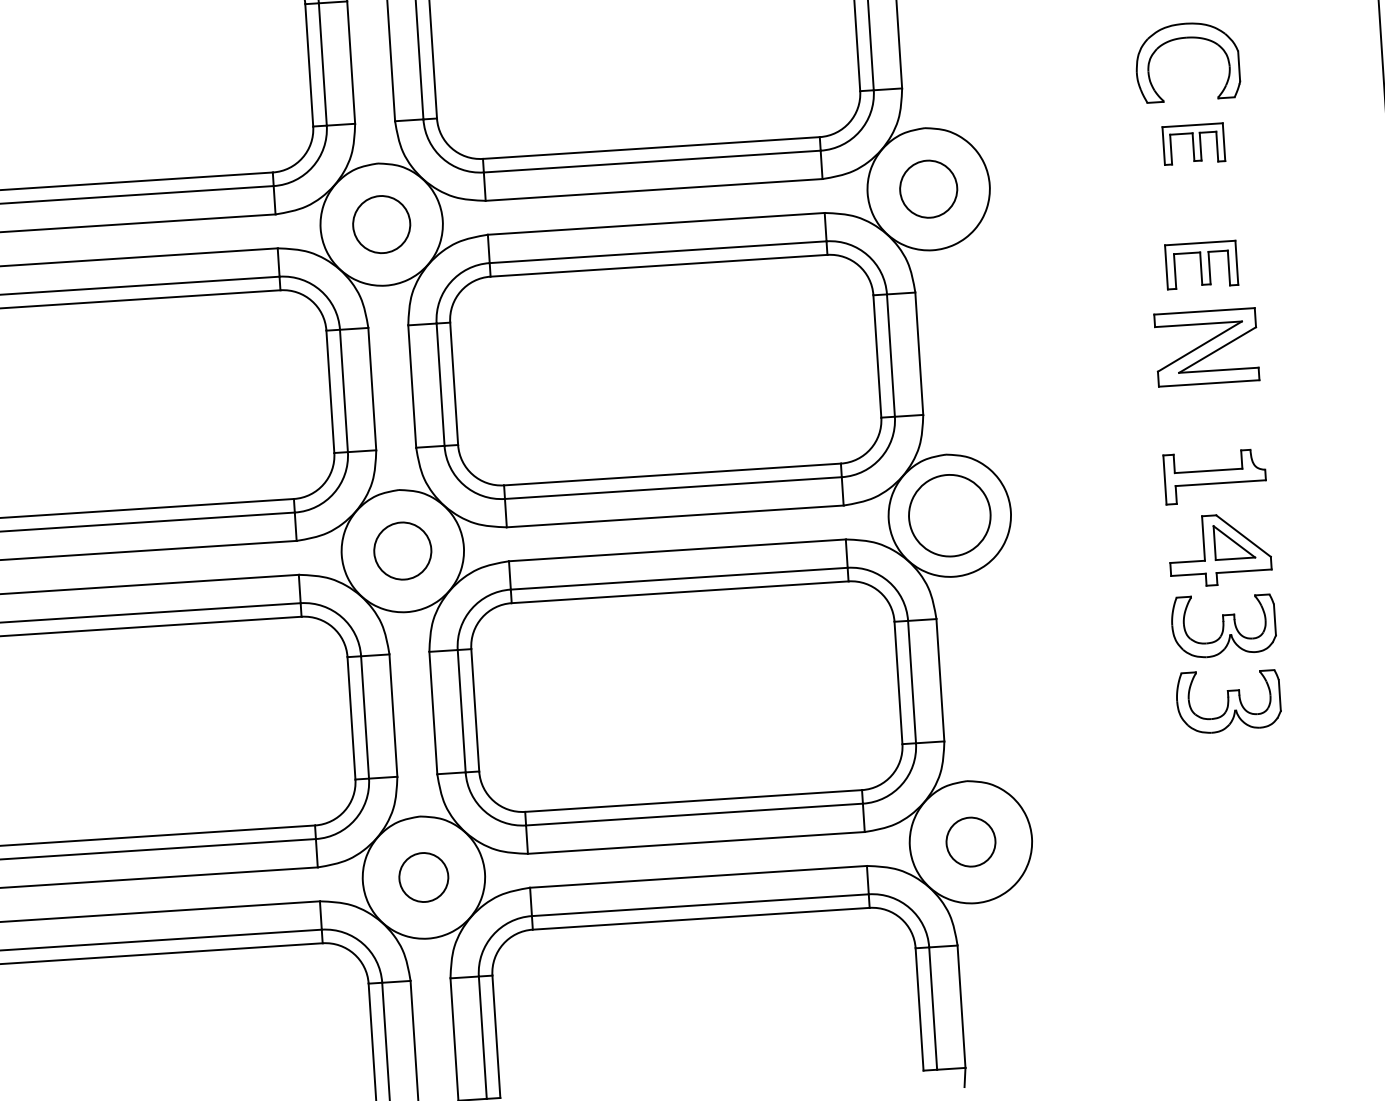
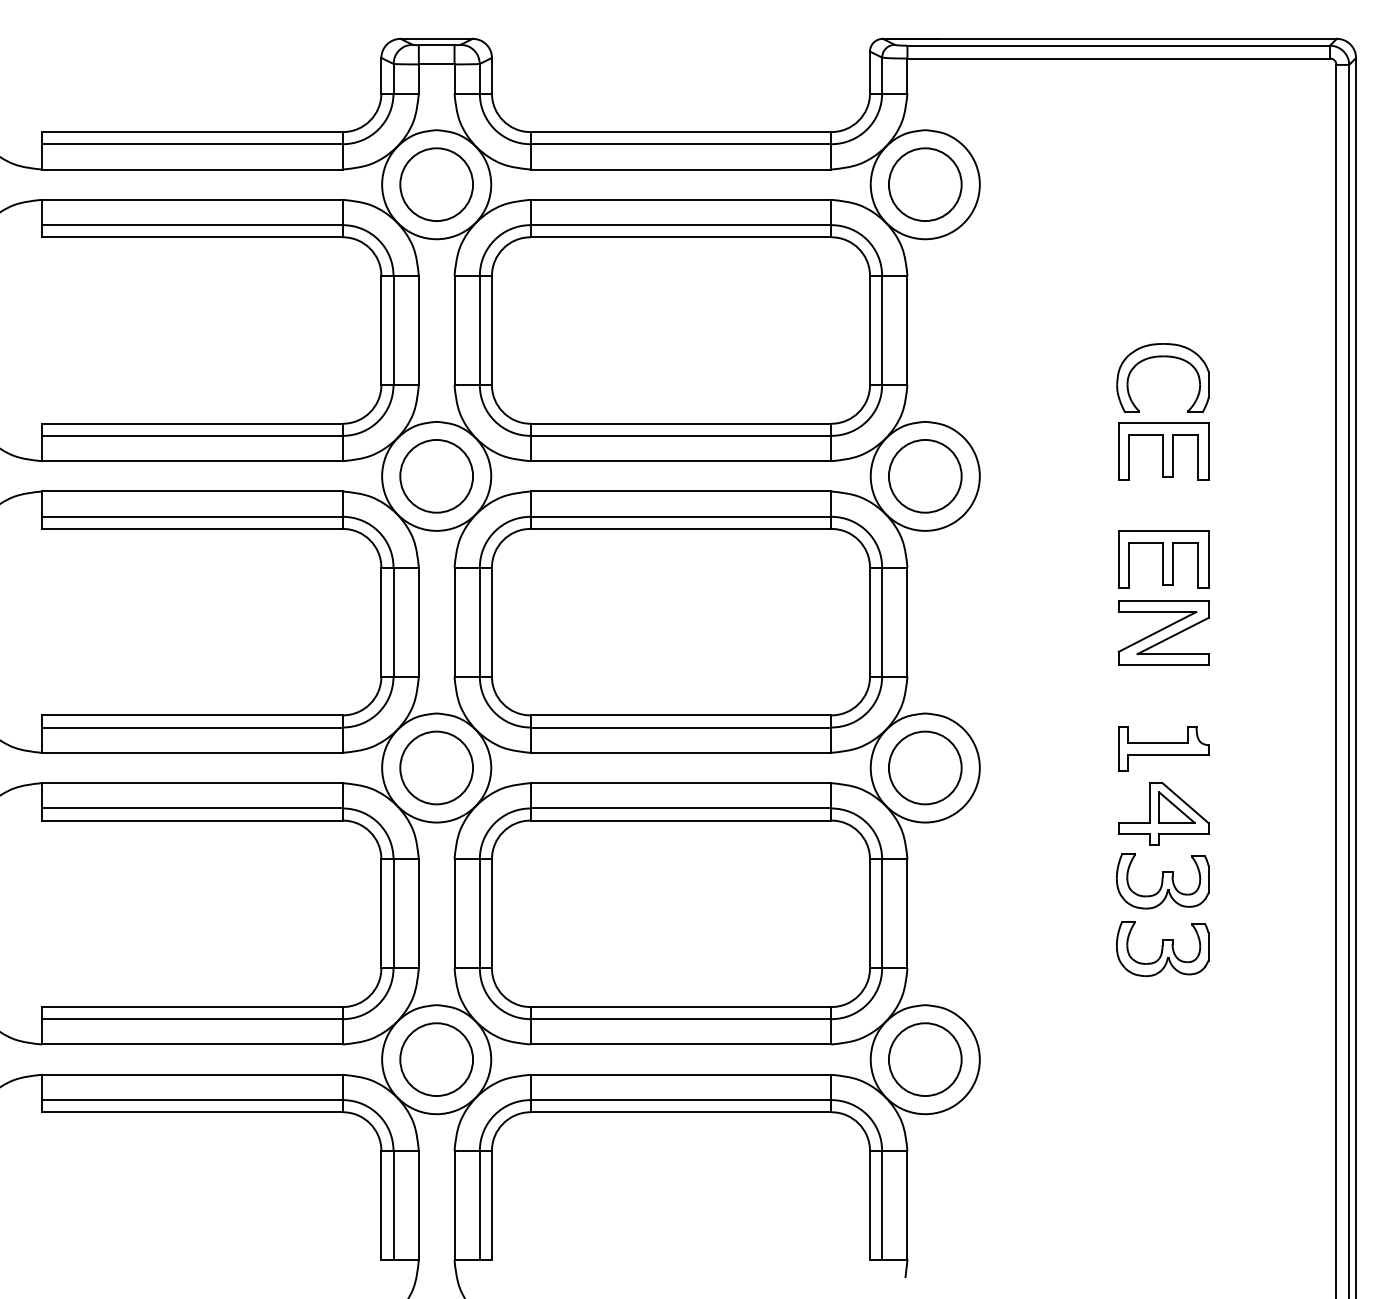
part: (1193, 144) -> (1163, 451), size x1.67
circle: (927, 188) -> (924, 475), size x1.43
circle: (381, 223) -> (436, 475), size x1.43
part: (1201, 265) -> (1163, 559), size x1.43
circle: (402, 550) -> (436, 767), size x1.43
circle: (971, 842) -> (925, 1059), size x1.67
circle: (423, 877) -> (436, 1059), size x1.67

